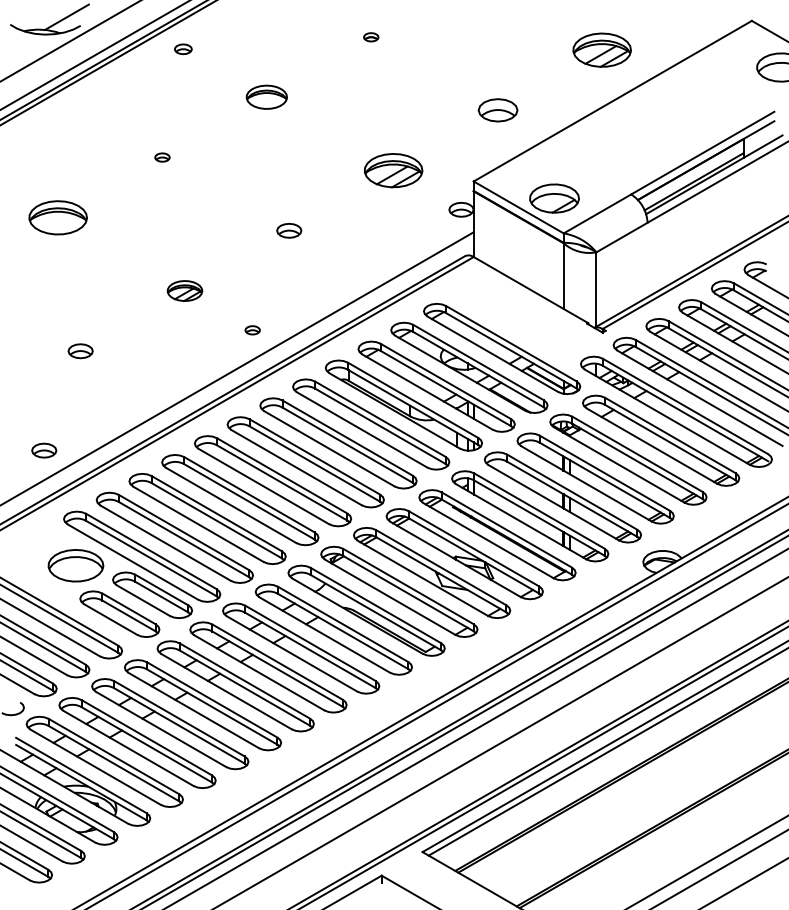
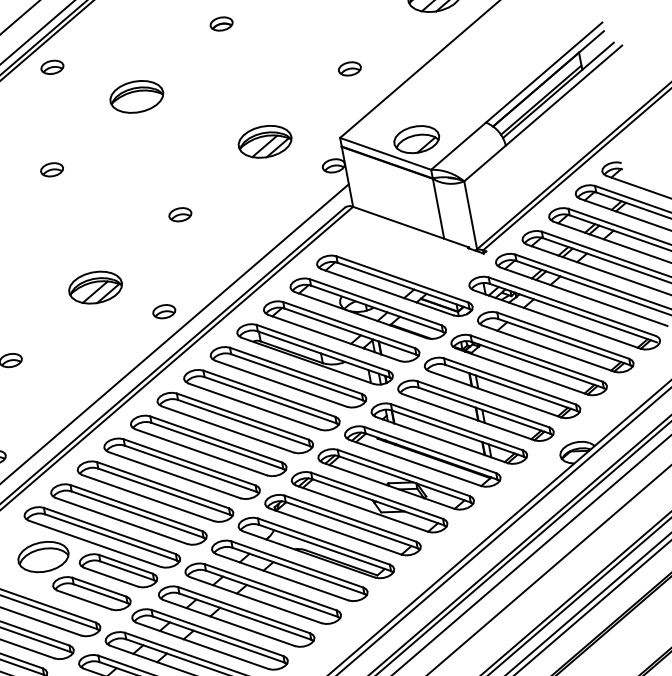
part: (371, 37) -> (222, 24), size x1.67
part: (183, 49) -> (52, 67), size x1.43
part: (266, 96) -> (136, 96), size x1.43
part: (497, 110) -> (349, 69), size x0.62
part: (162, 157) -> (52, 169), size x1.67
part: (184, 290) -> (95, 287), size x1.67
part: (252, 330) -> (164, 311), size x1.67

